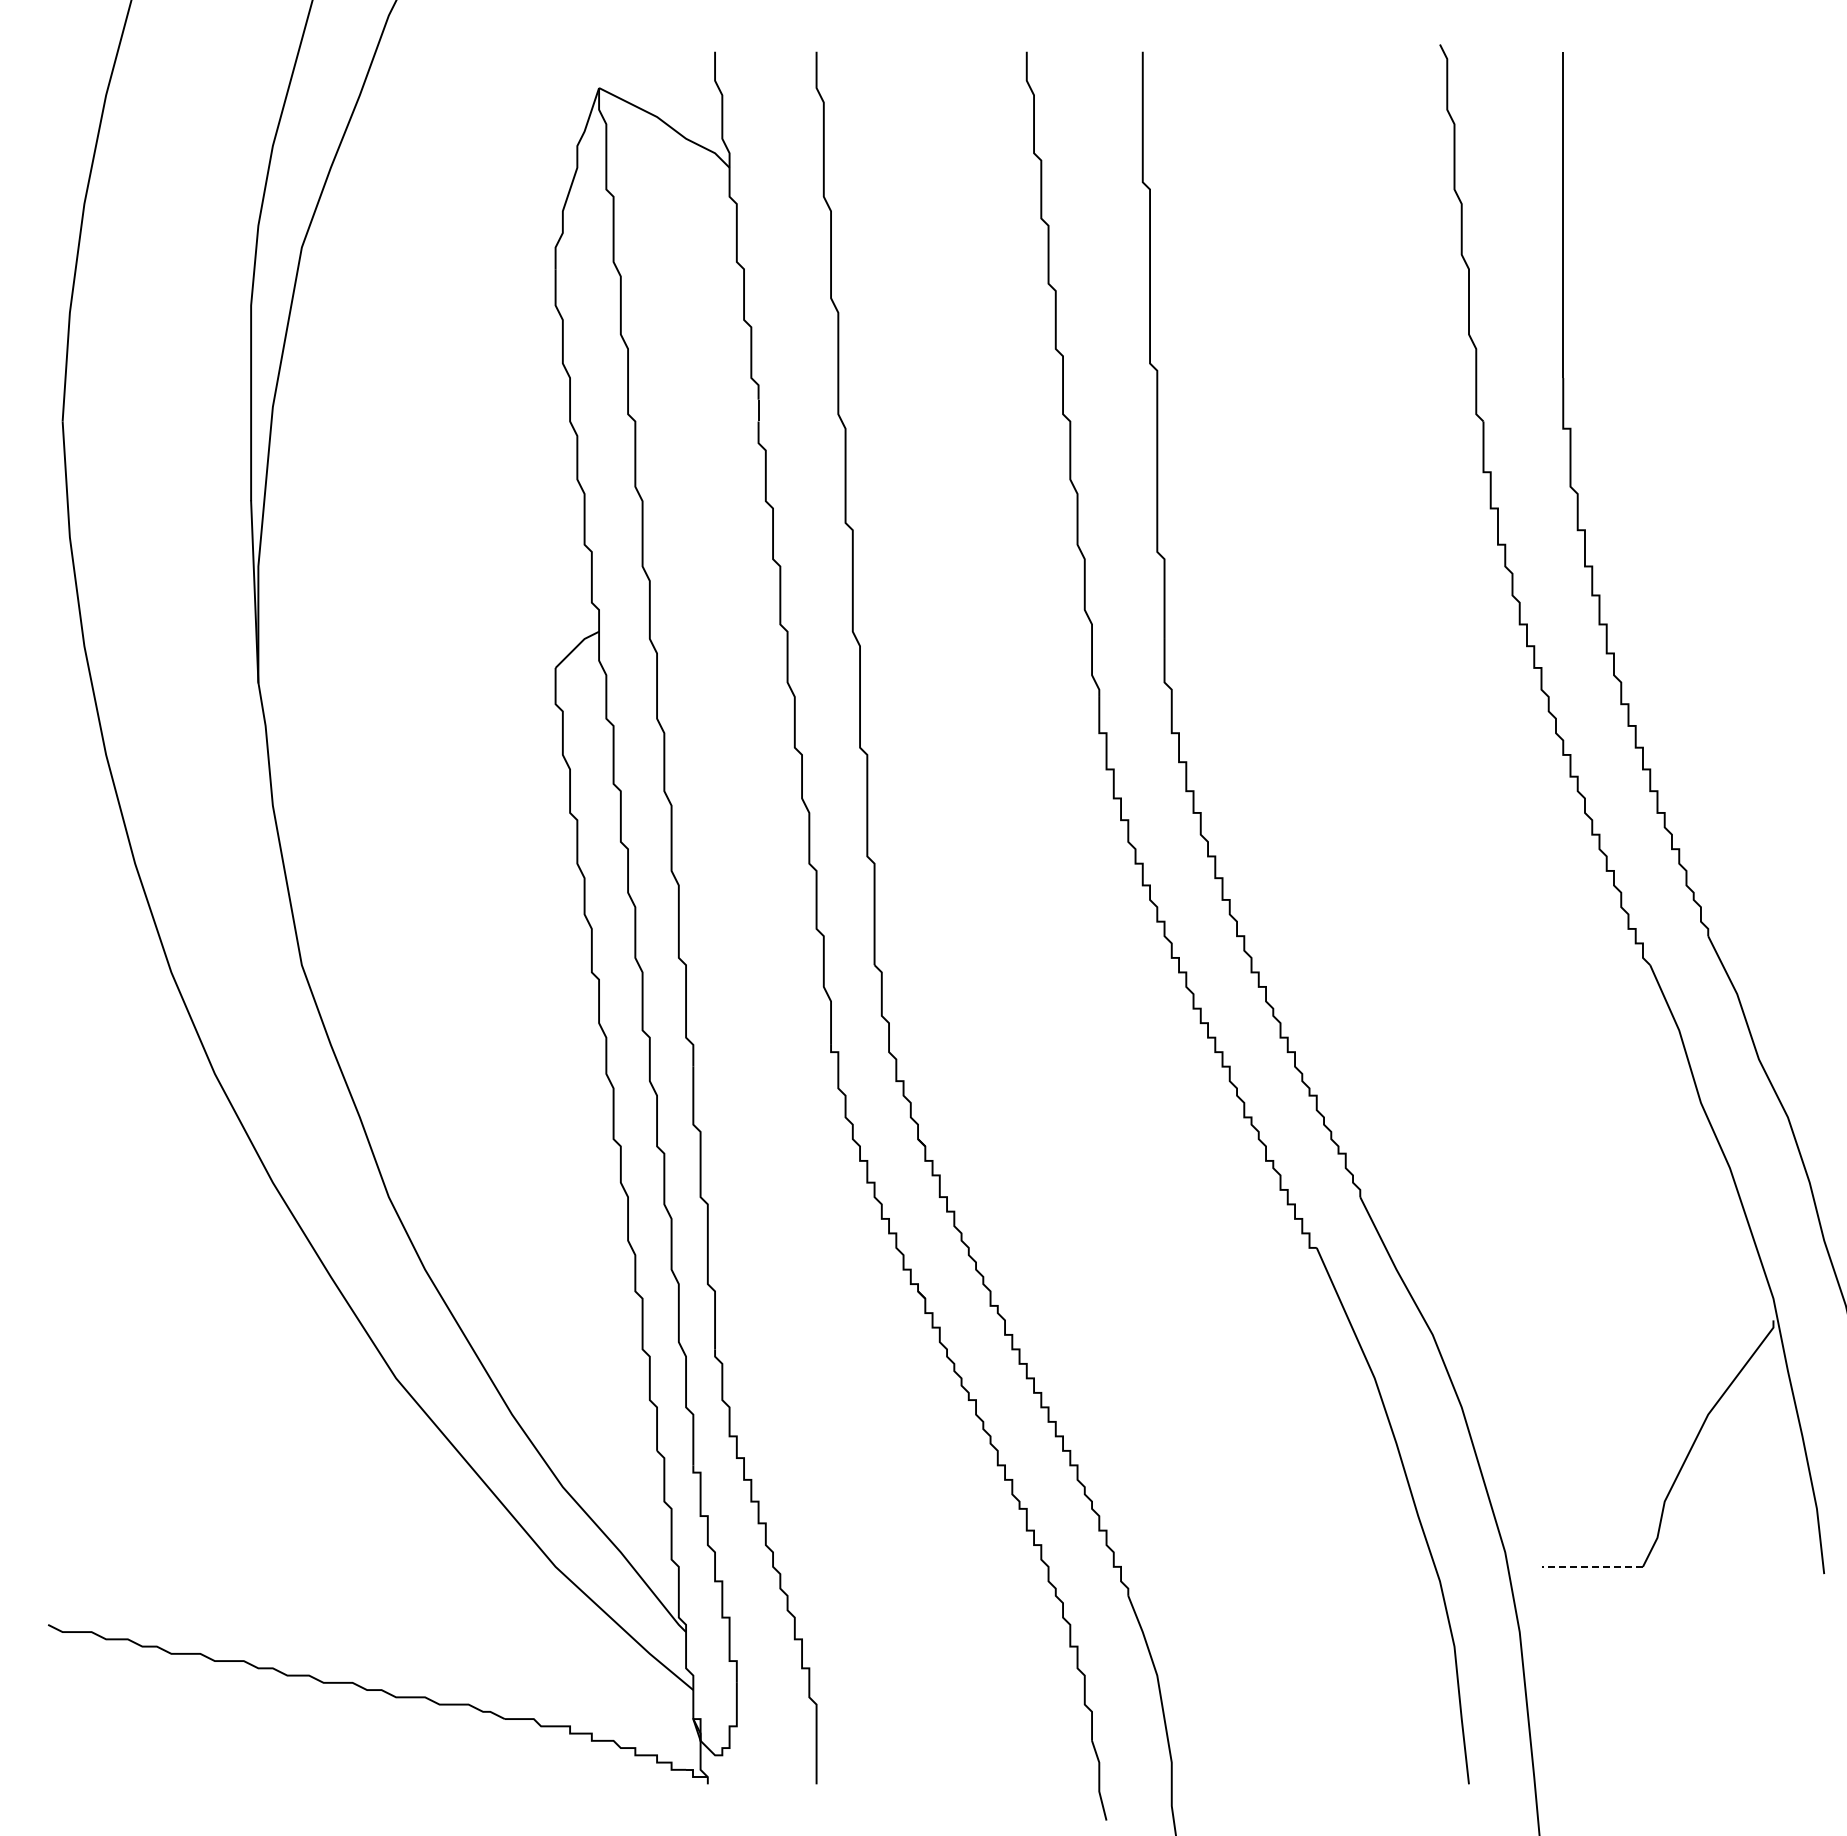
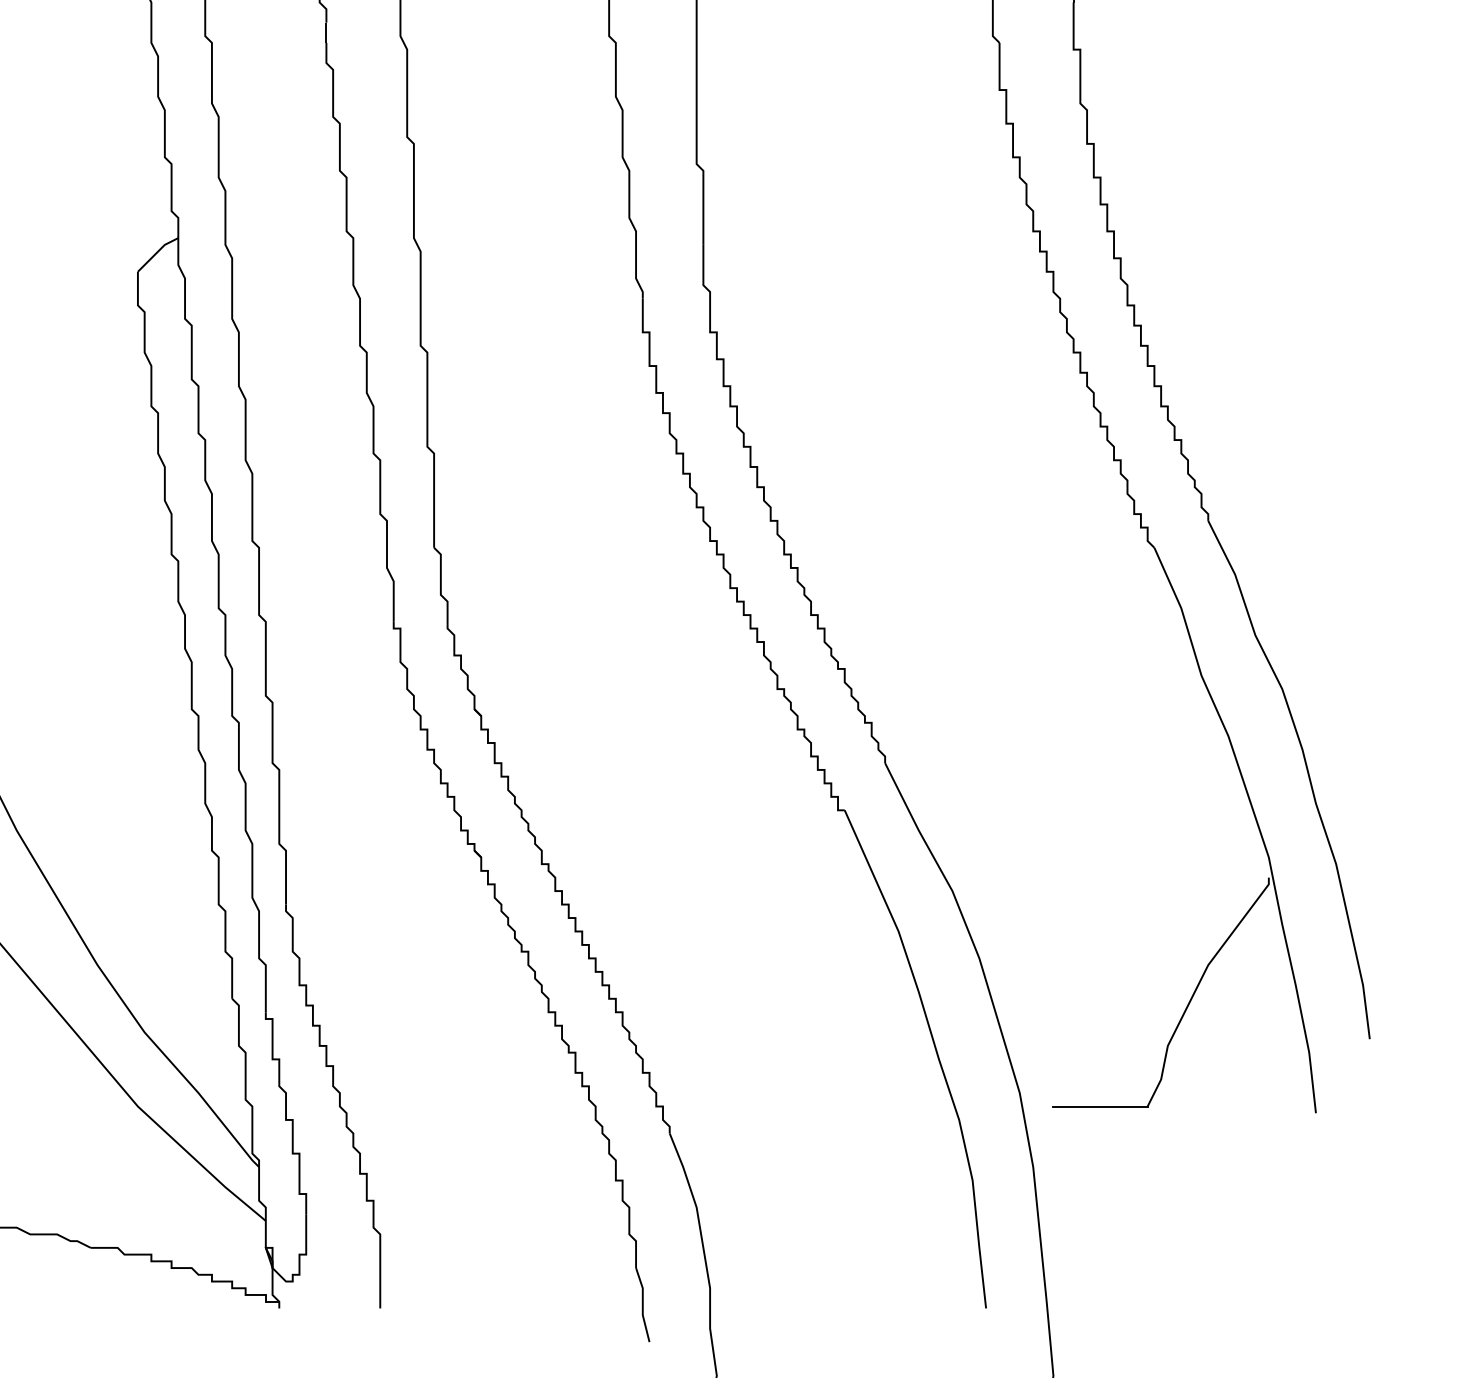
line: (1592, 1566) -> (1100, 1106), dashed -> solid

